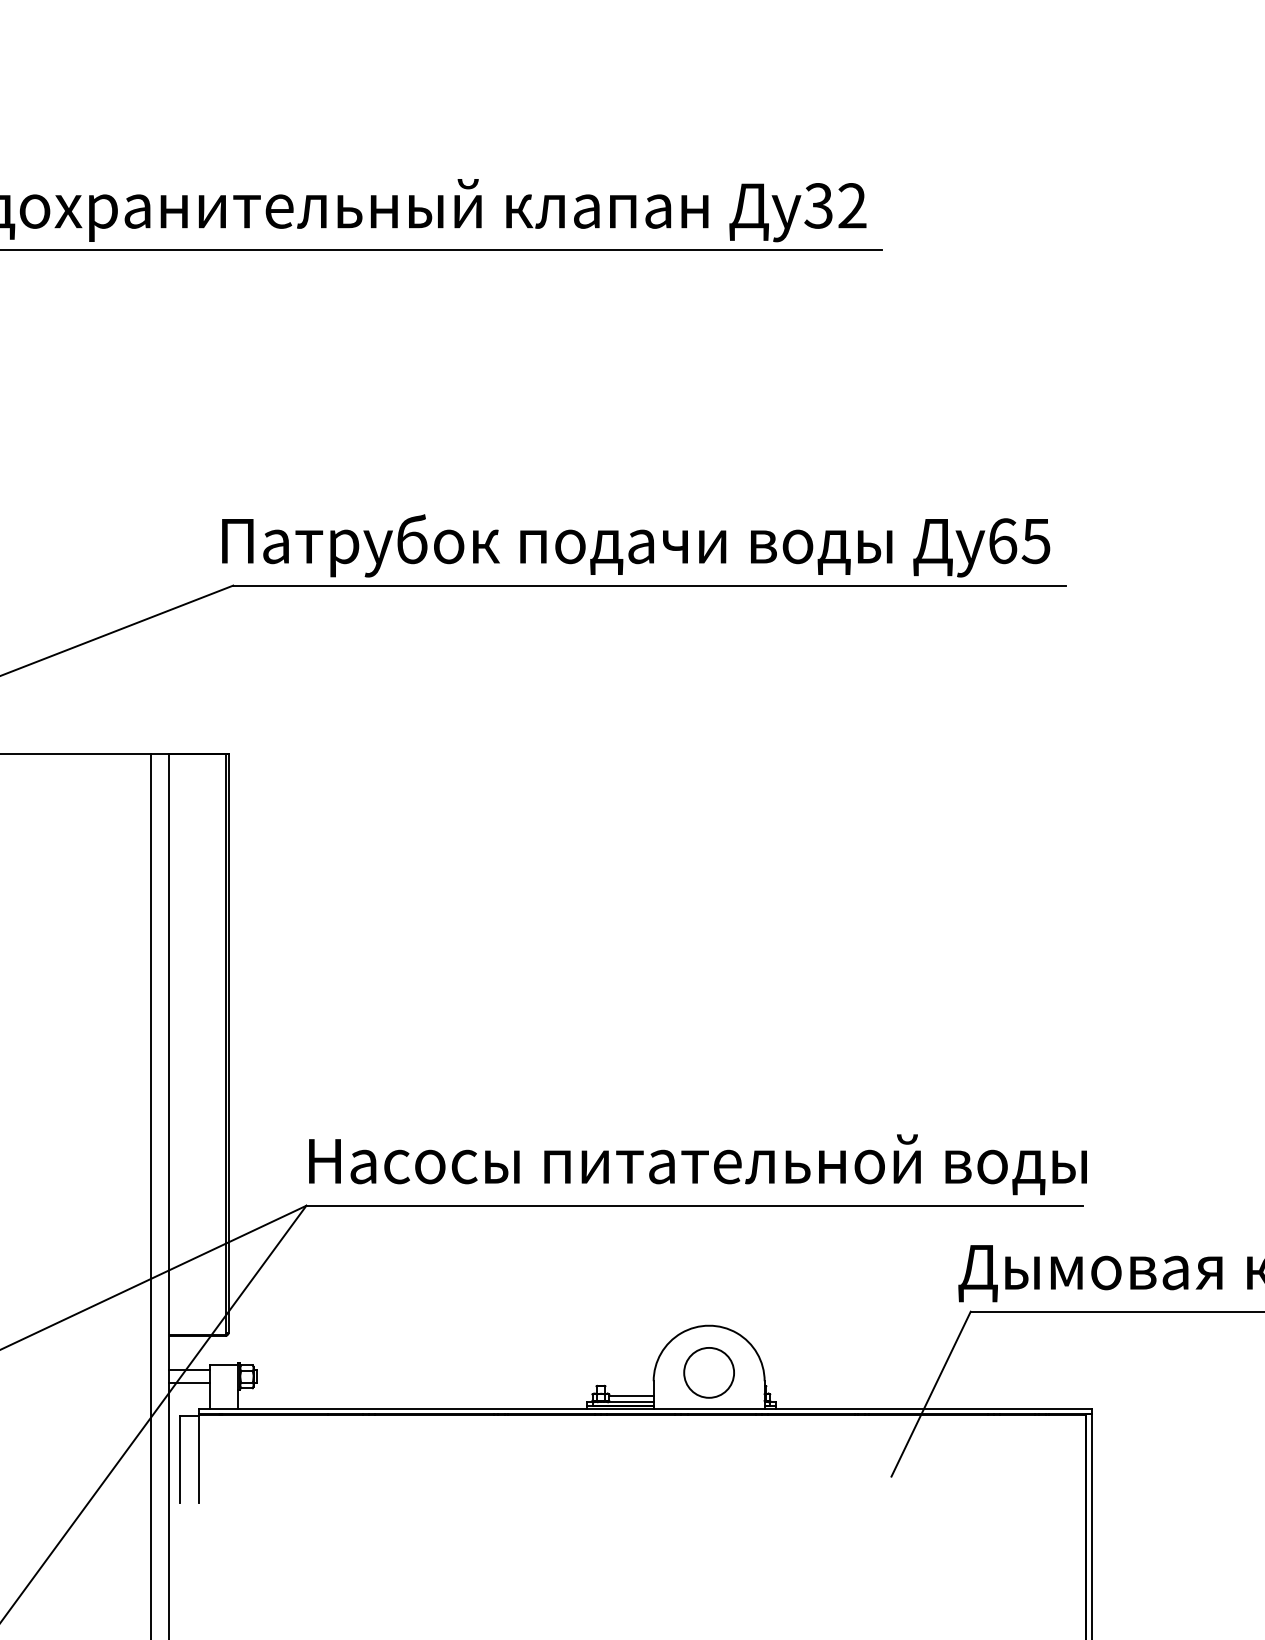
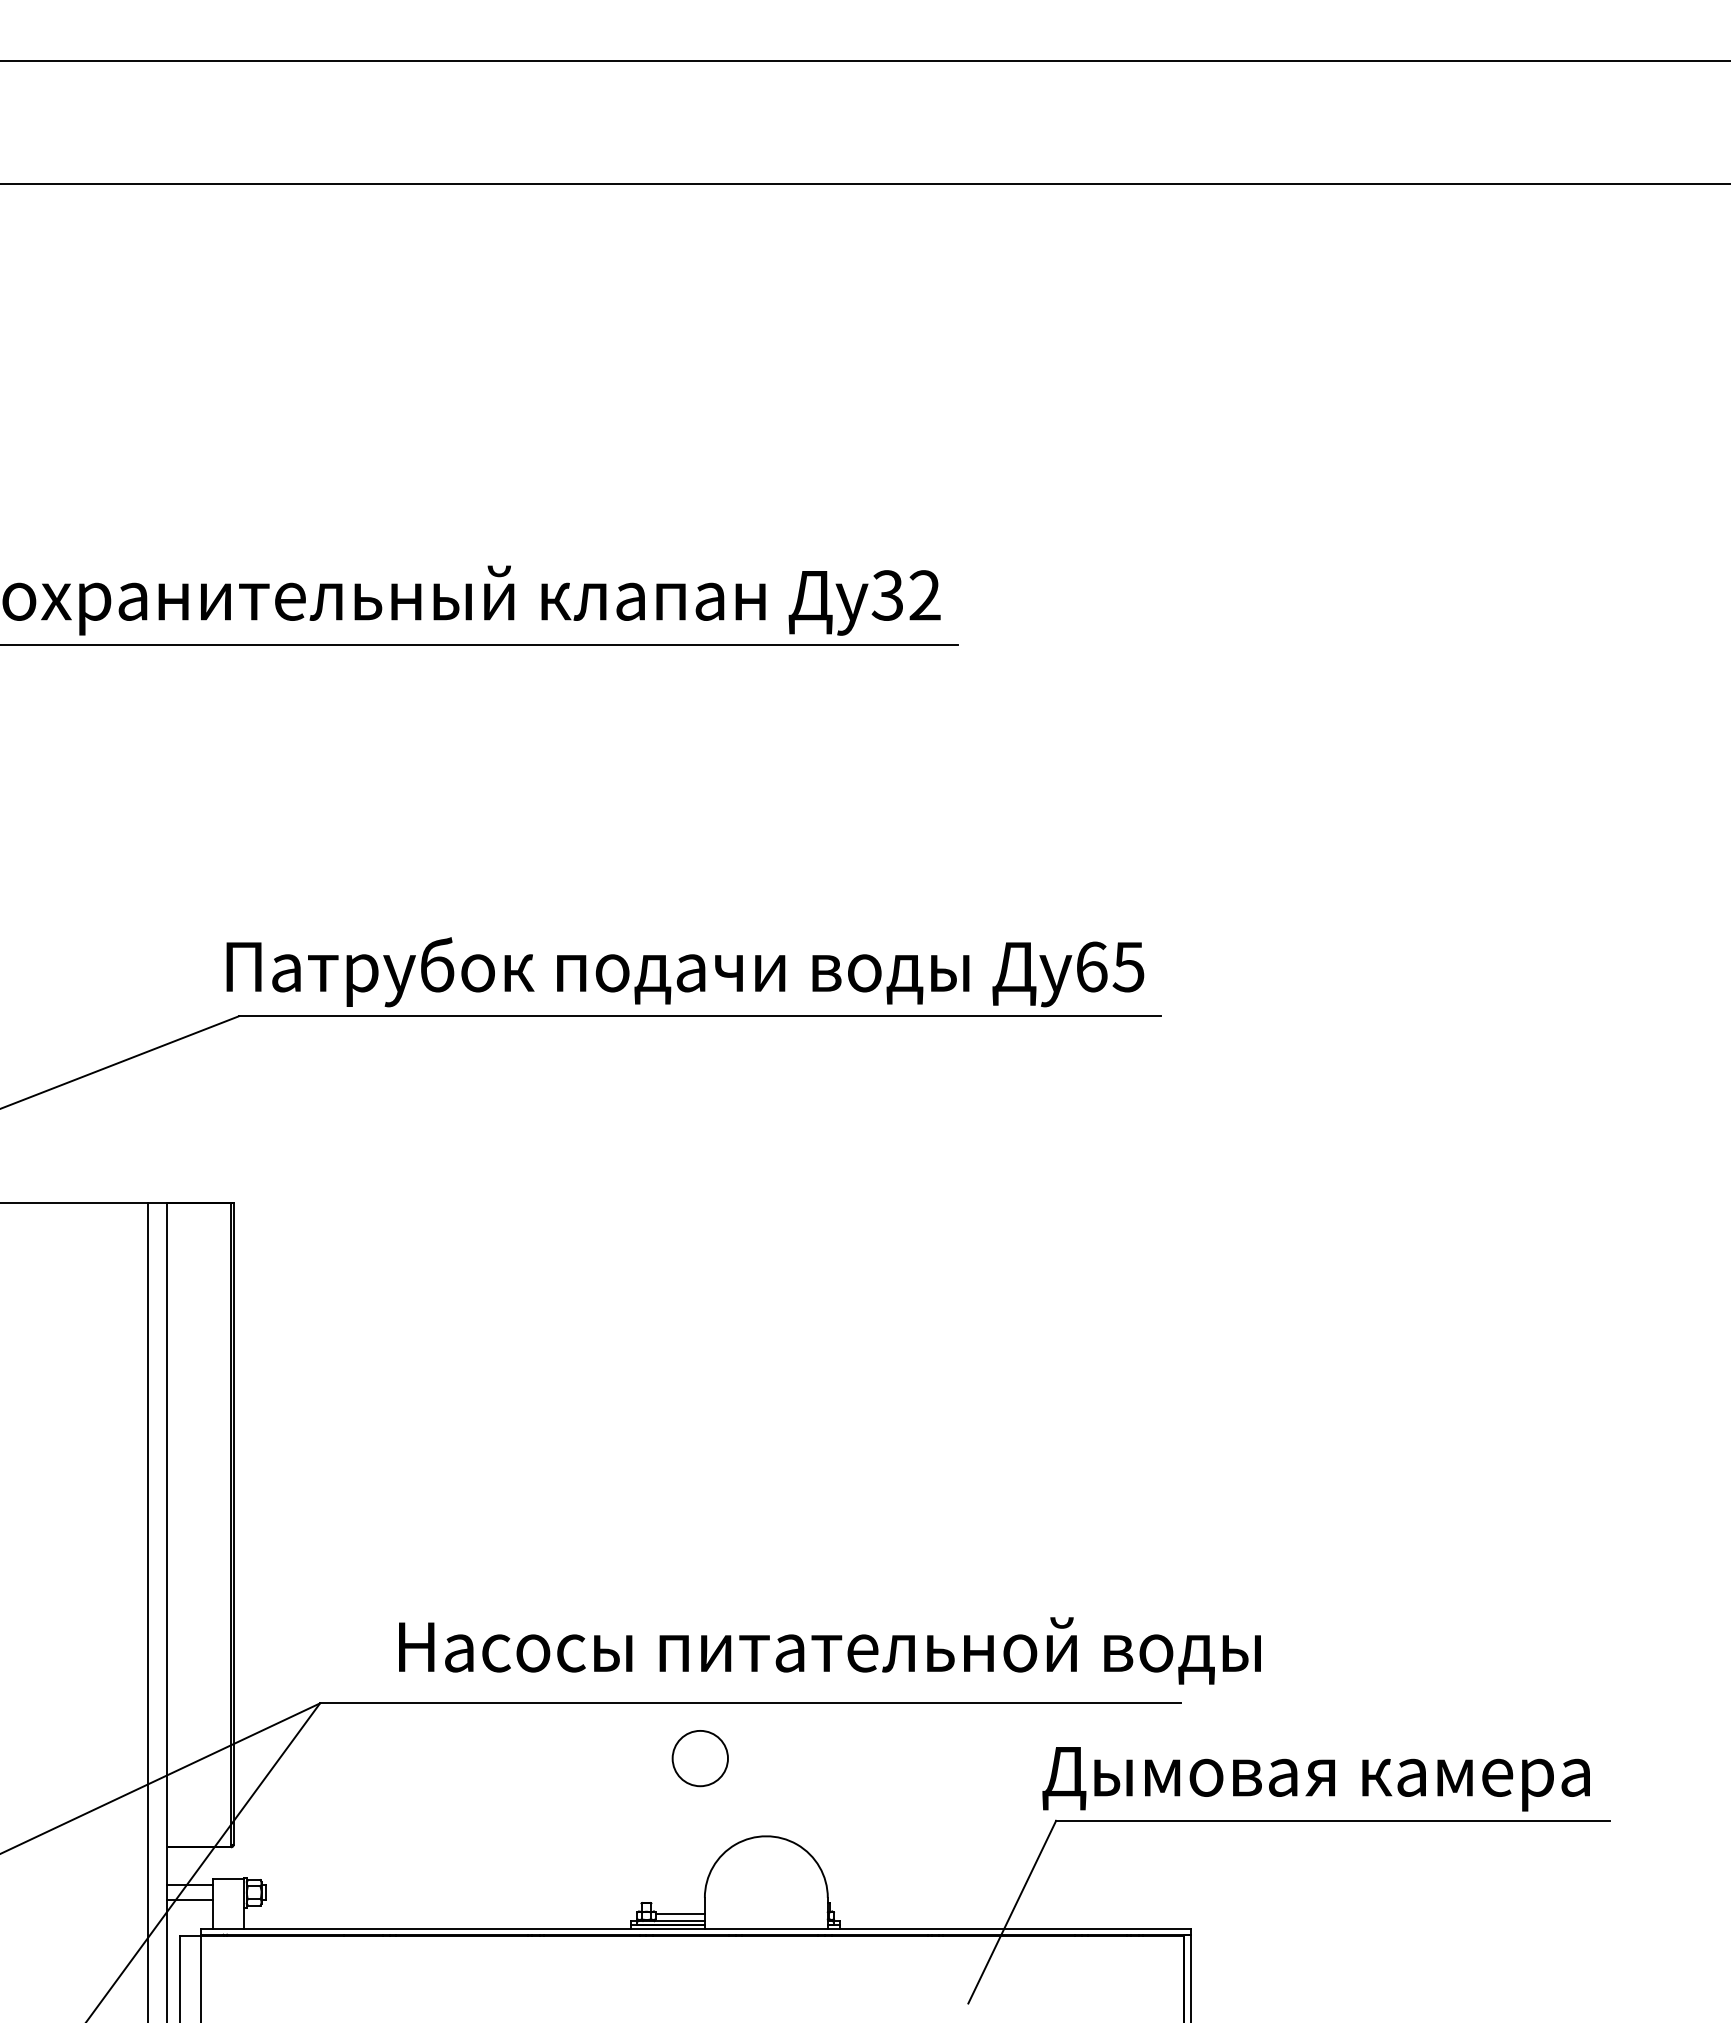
text: (697, 1164) -> (829, 1650), moved
circle: (708, 1372) -> (699, 1758), moved

